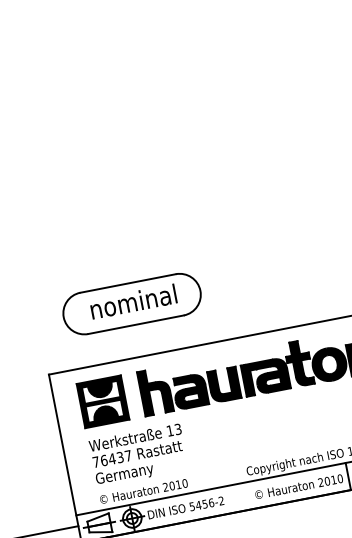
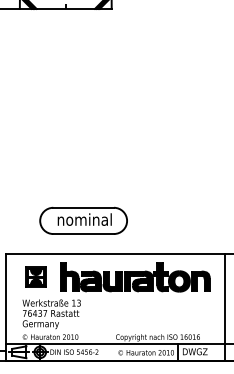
part: (131, 303) -> (83, 220), moved
part: (101, 400) -> (35, 276), size x0.7

